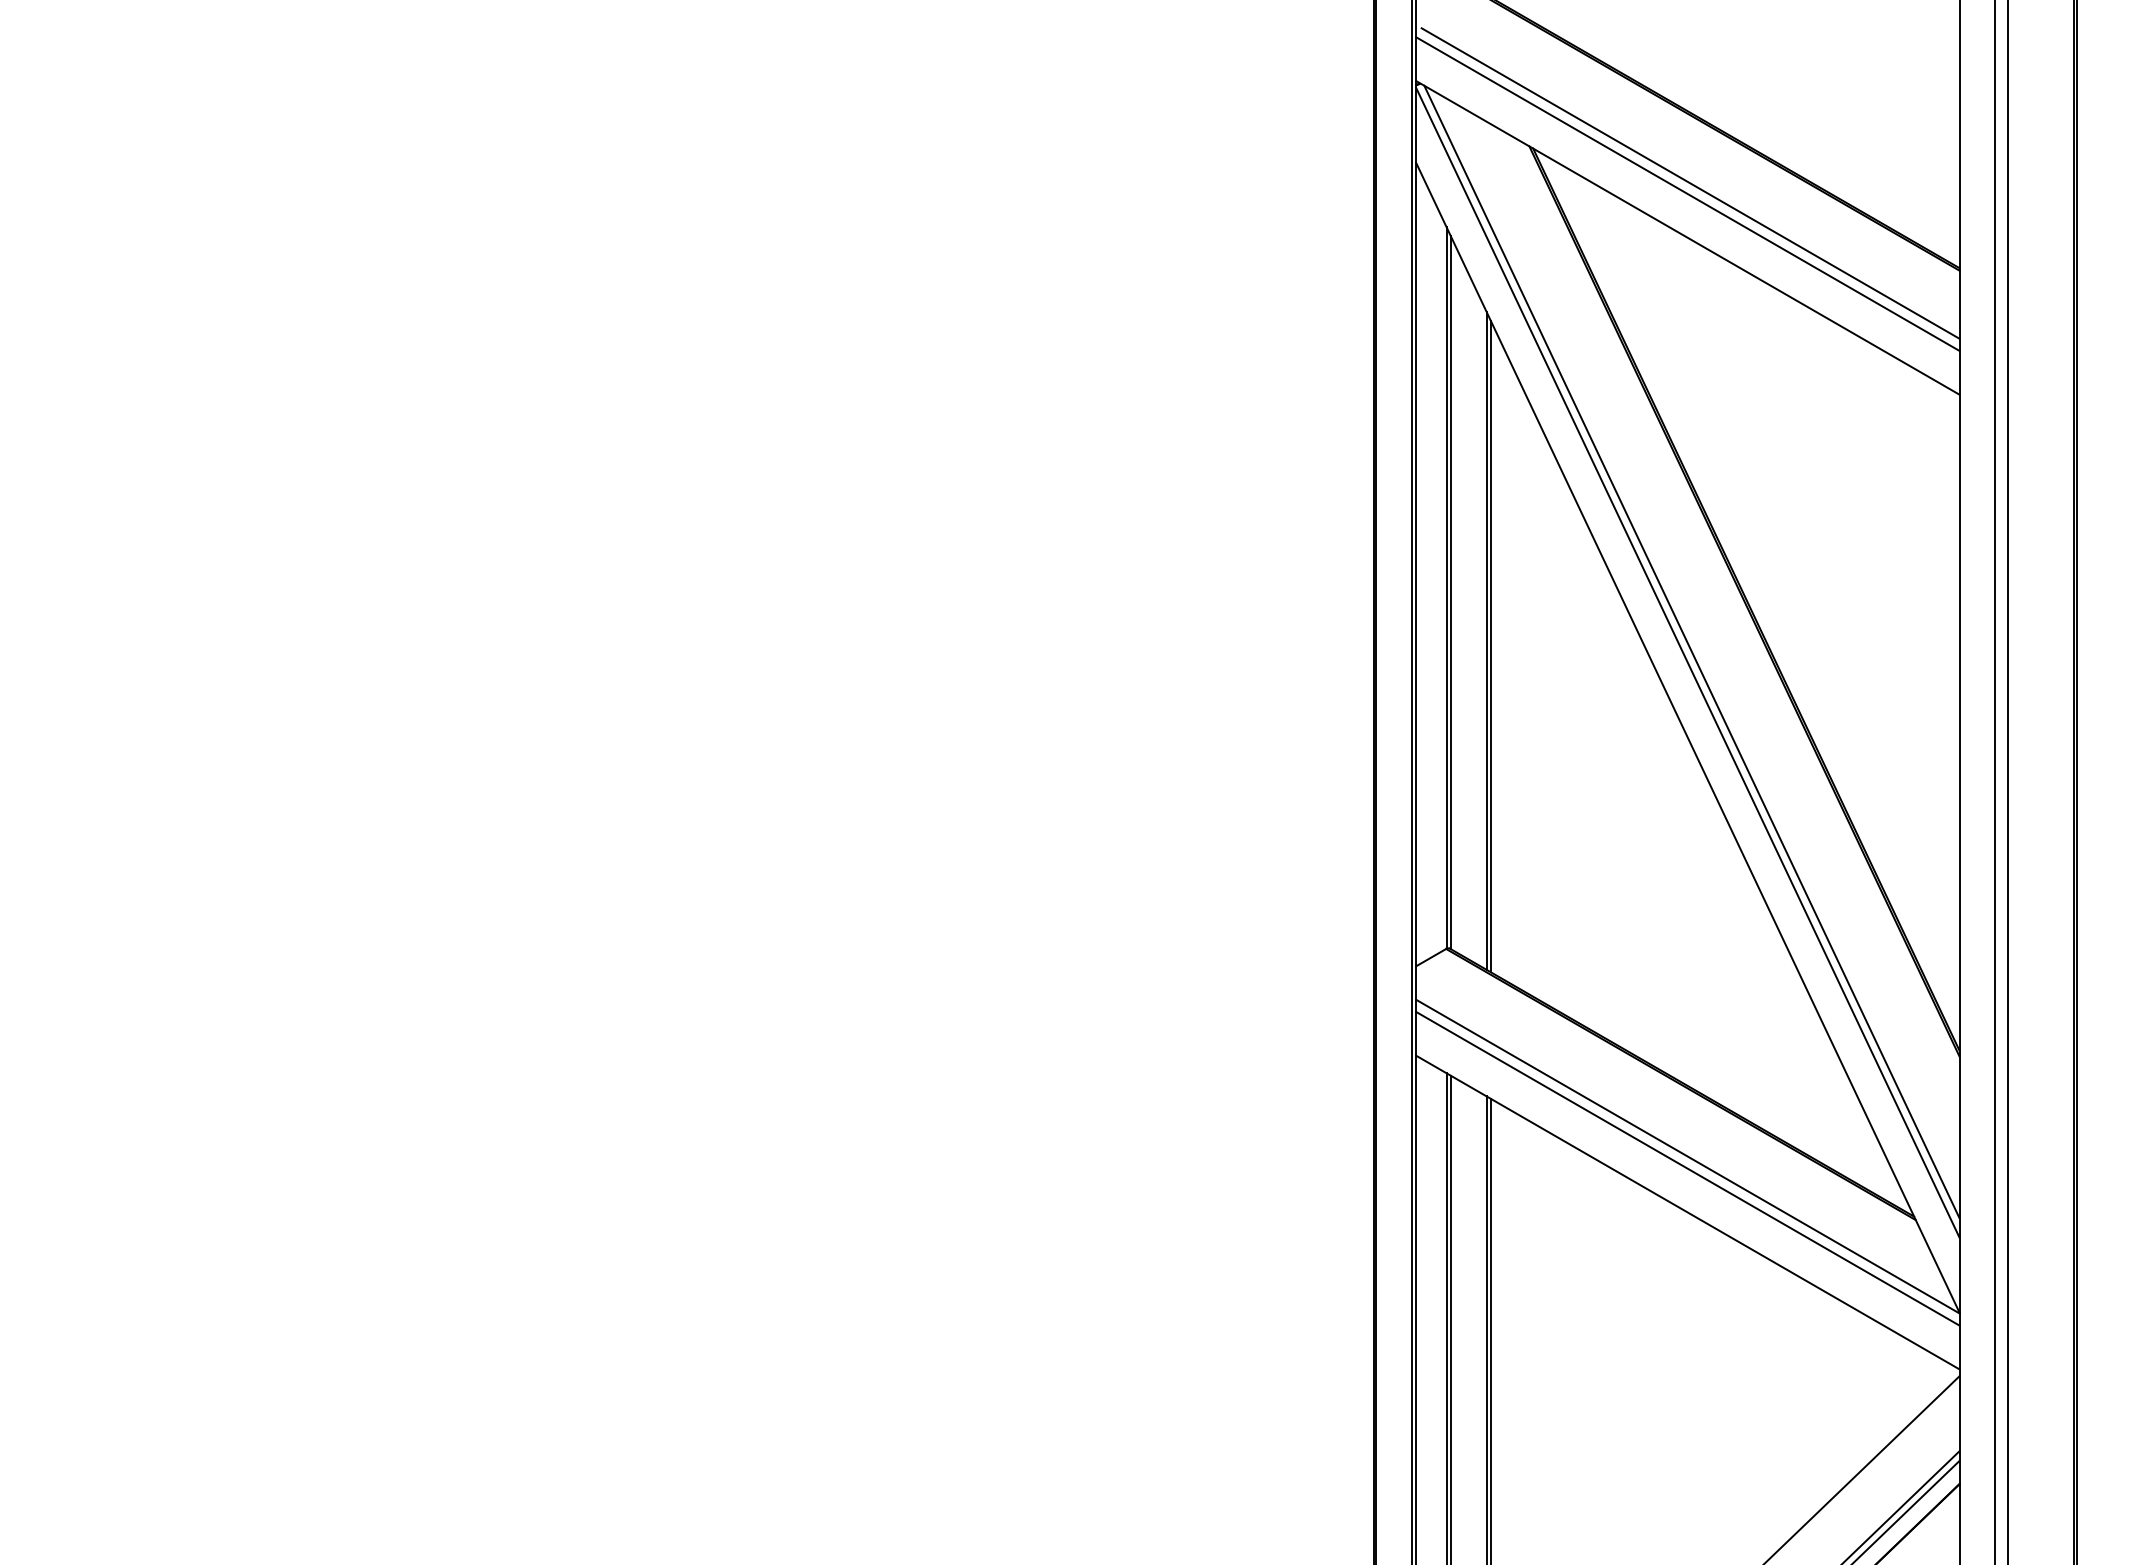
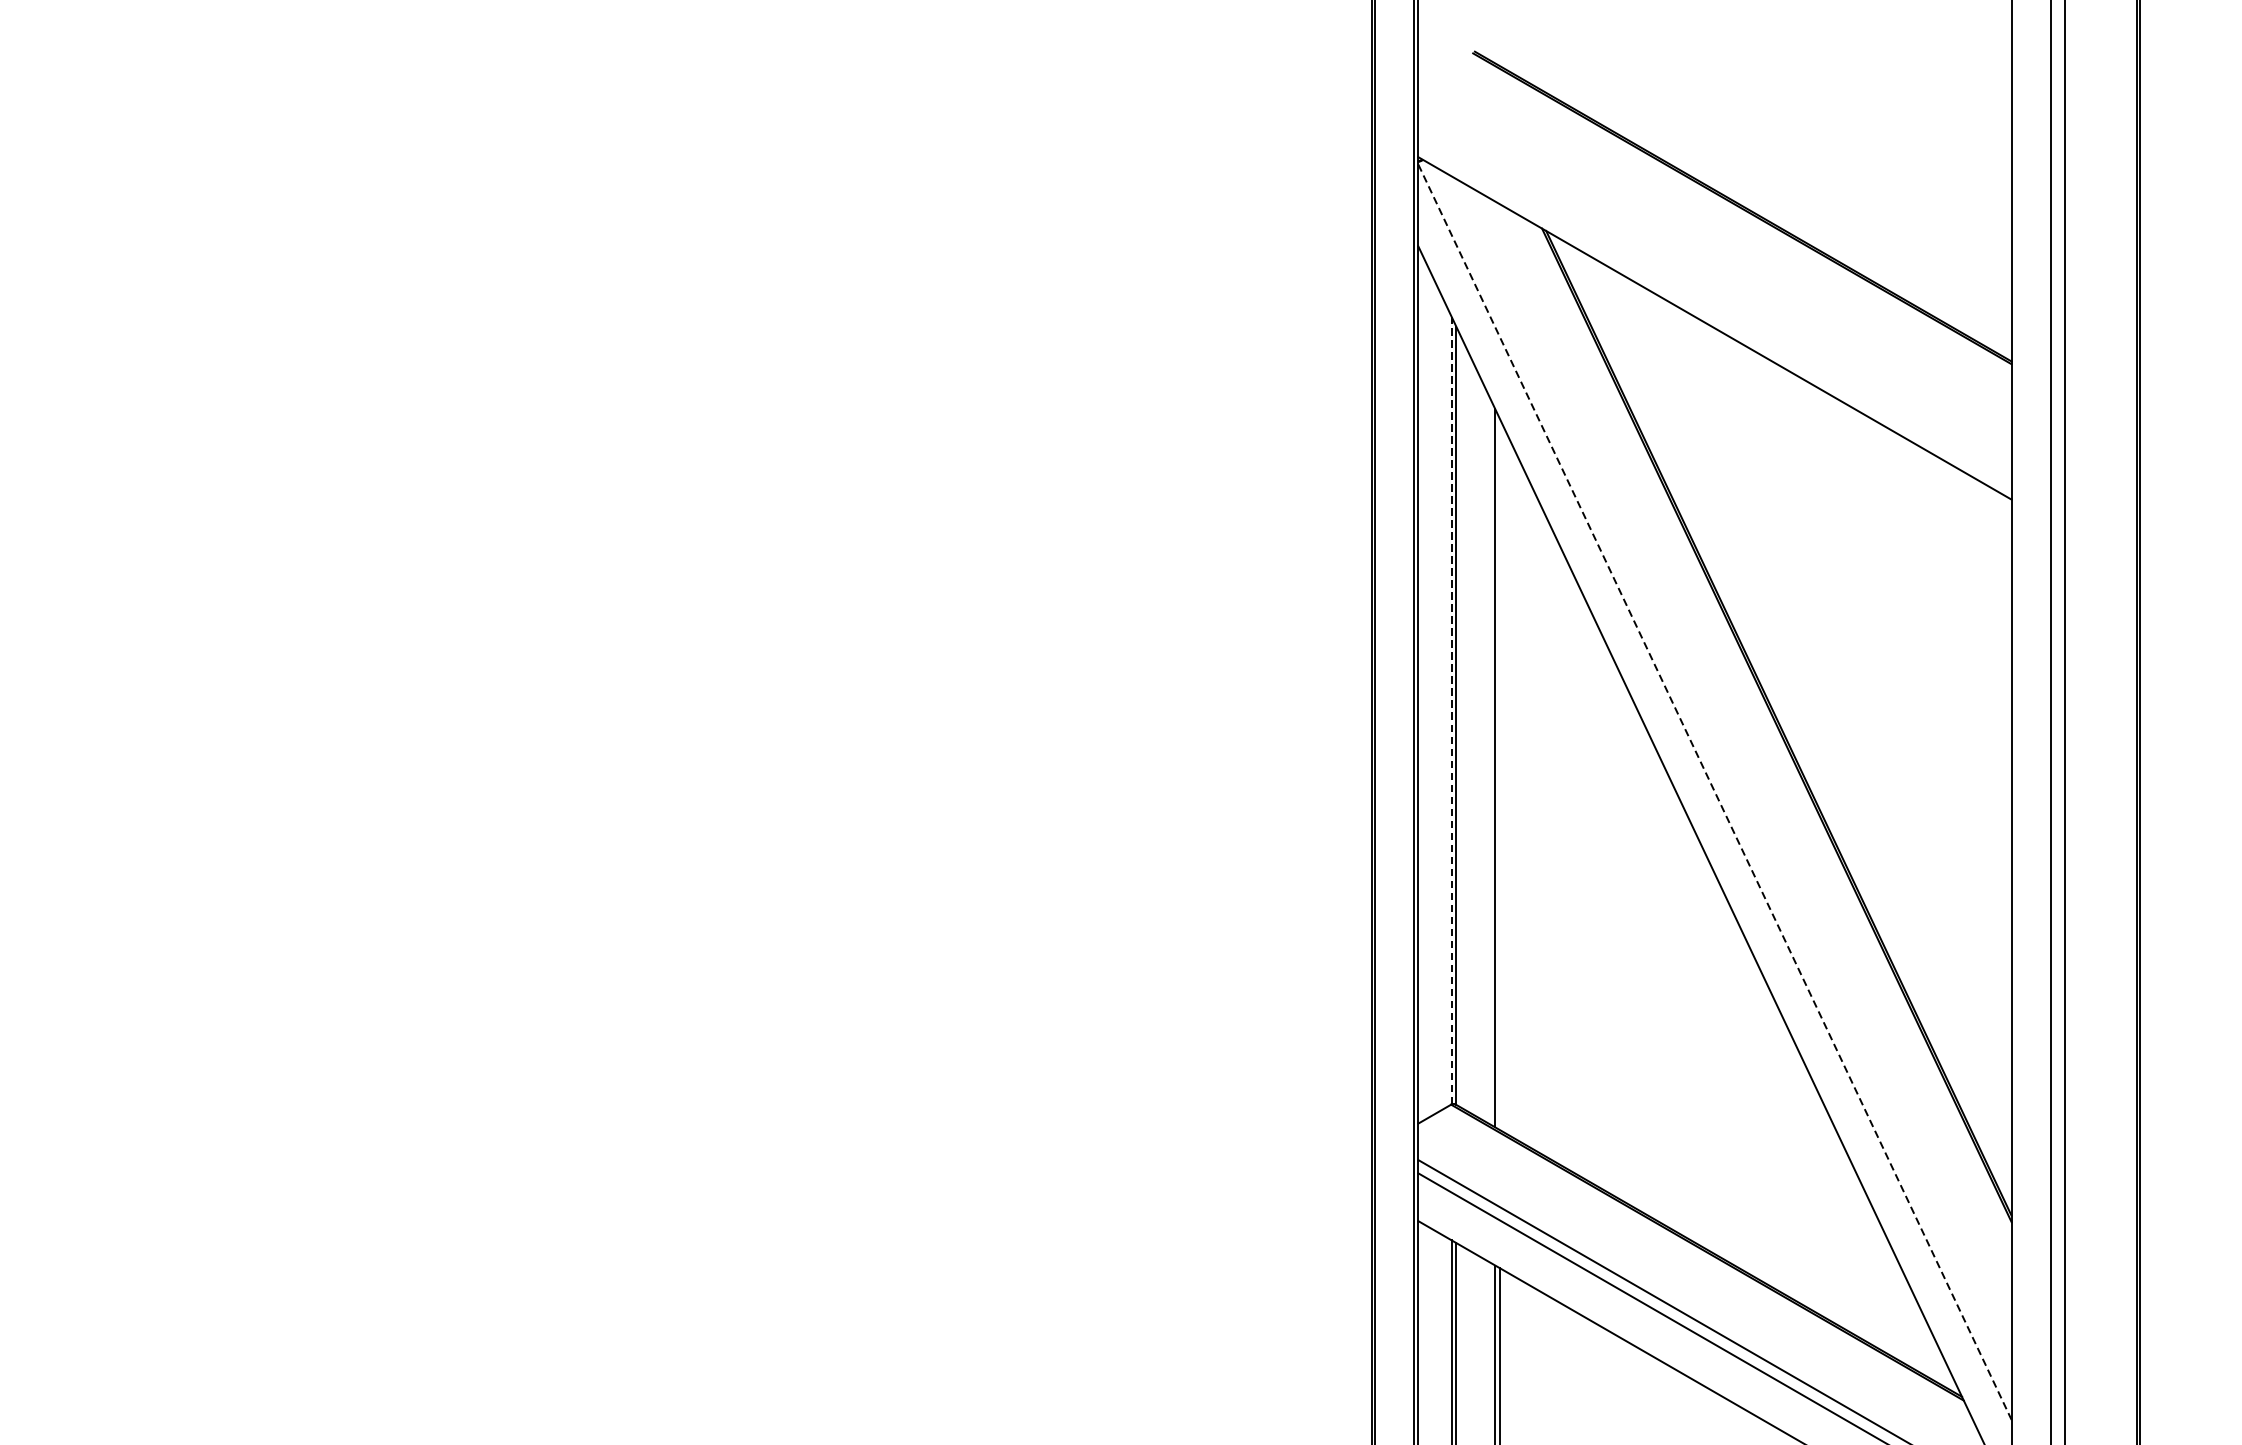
line: (1690, 183) -> (1717, 269), removed
line: (1687, 193) -> (1714, 279), removed
line: (1446, 588) -> (1451, 711), solid -> dashed
line: (1490, 646) -> (1499, 774), removed
line: (1691, 651) -> (1718, 779), removed
line: (1687, 662) -> (1714, 791), solid -> dashed

